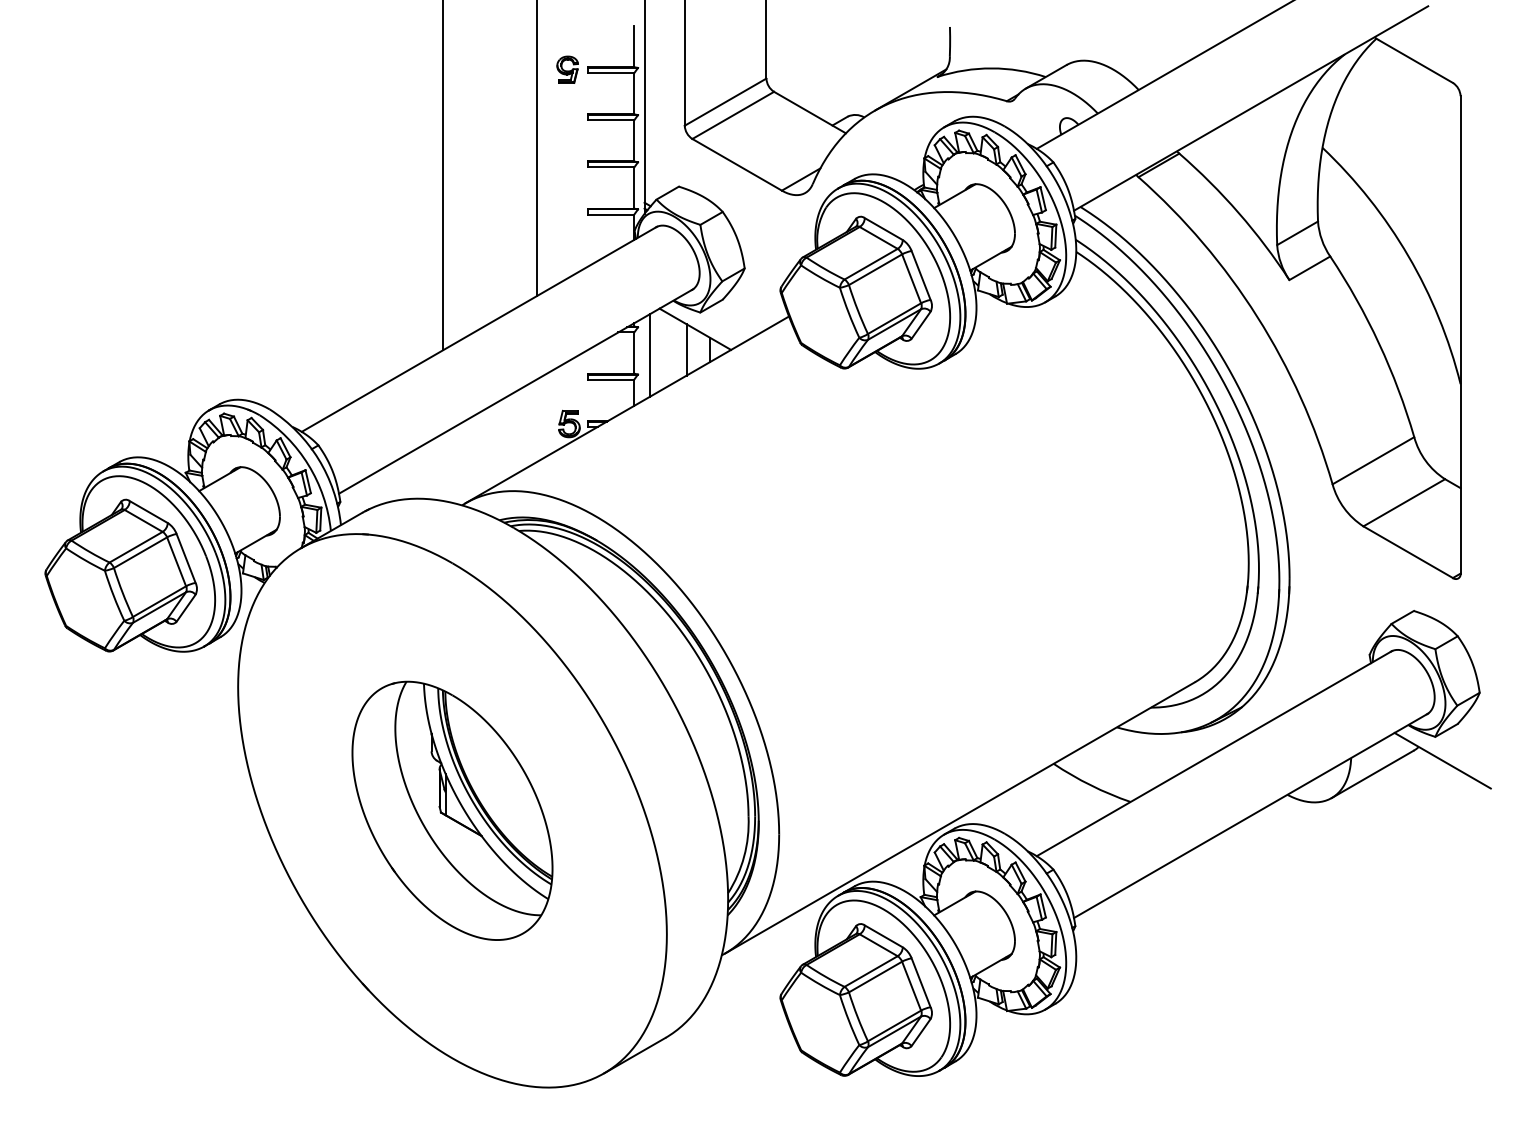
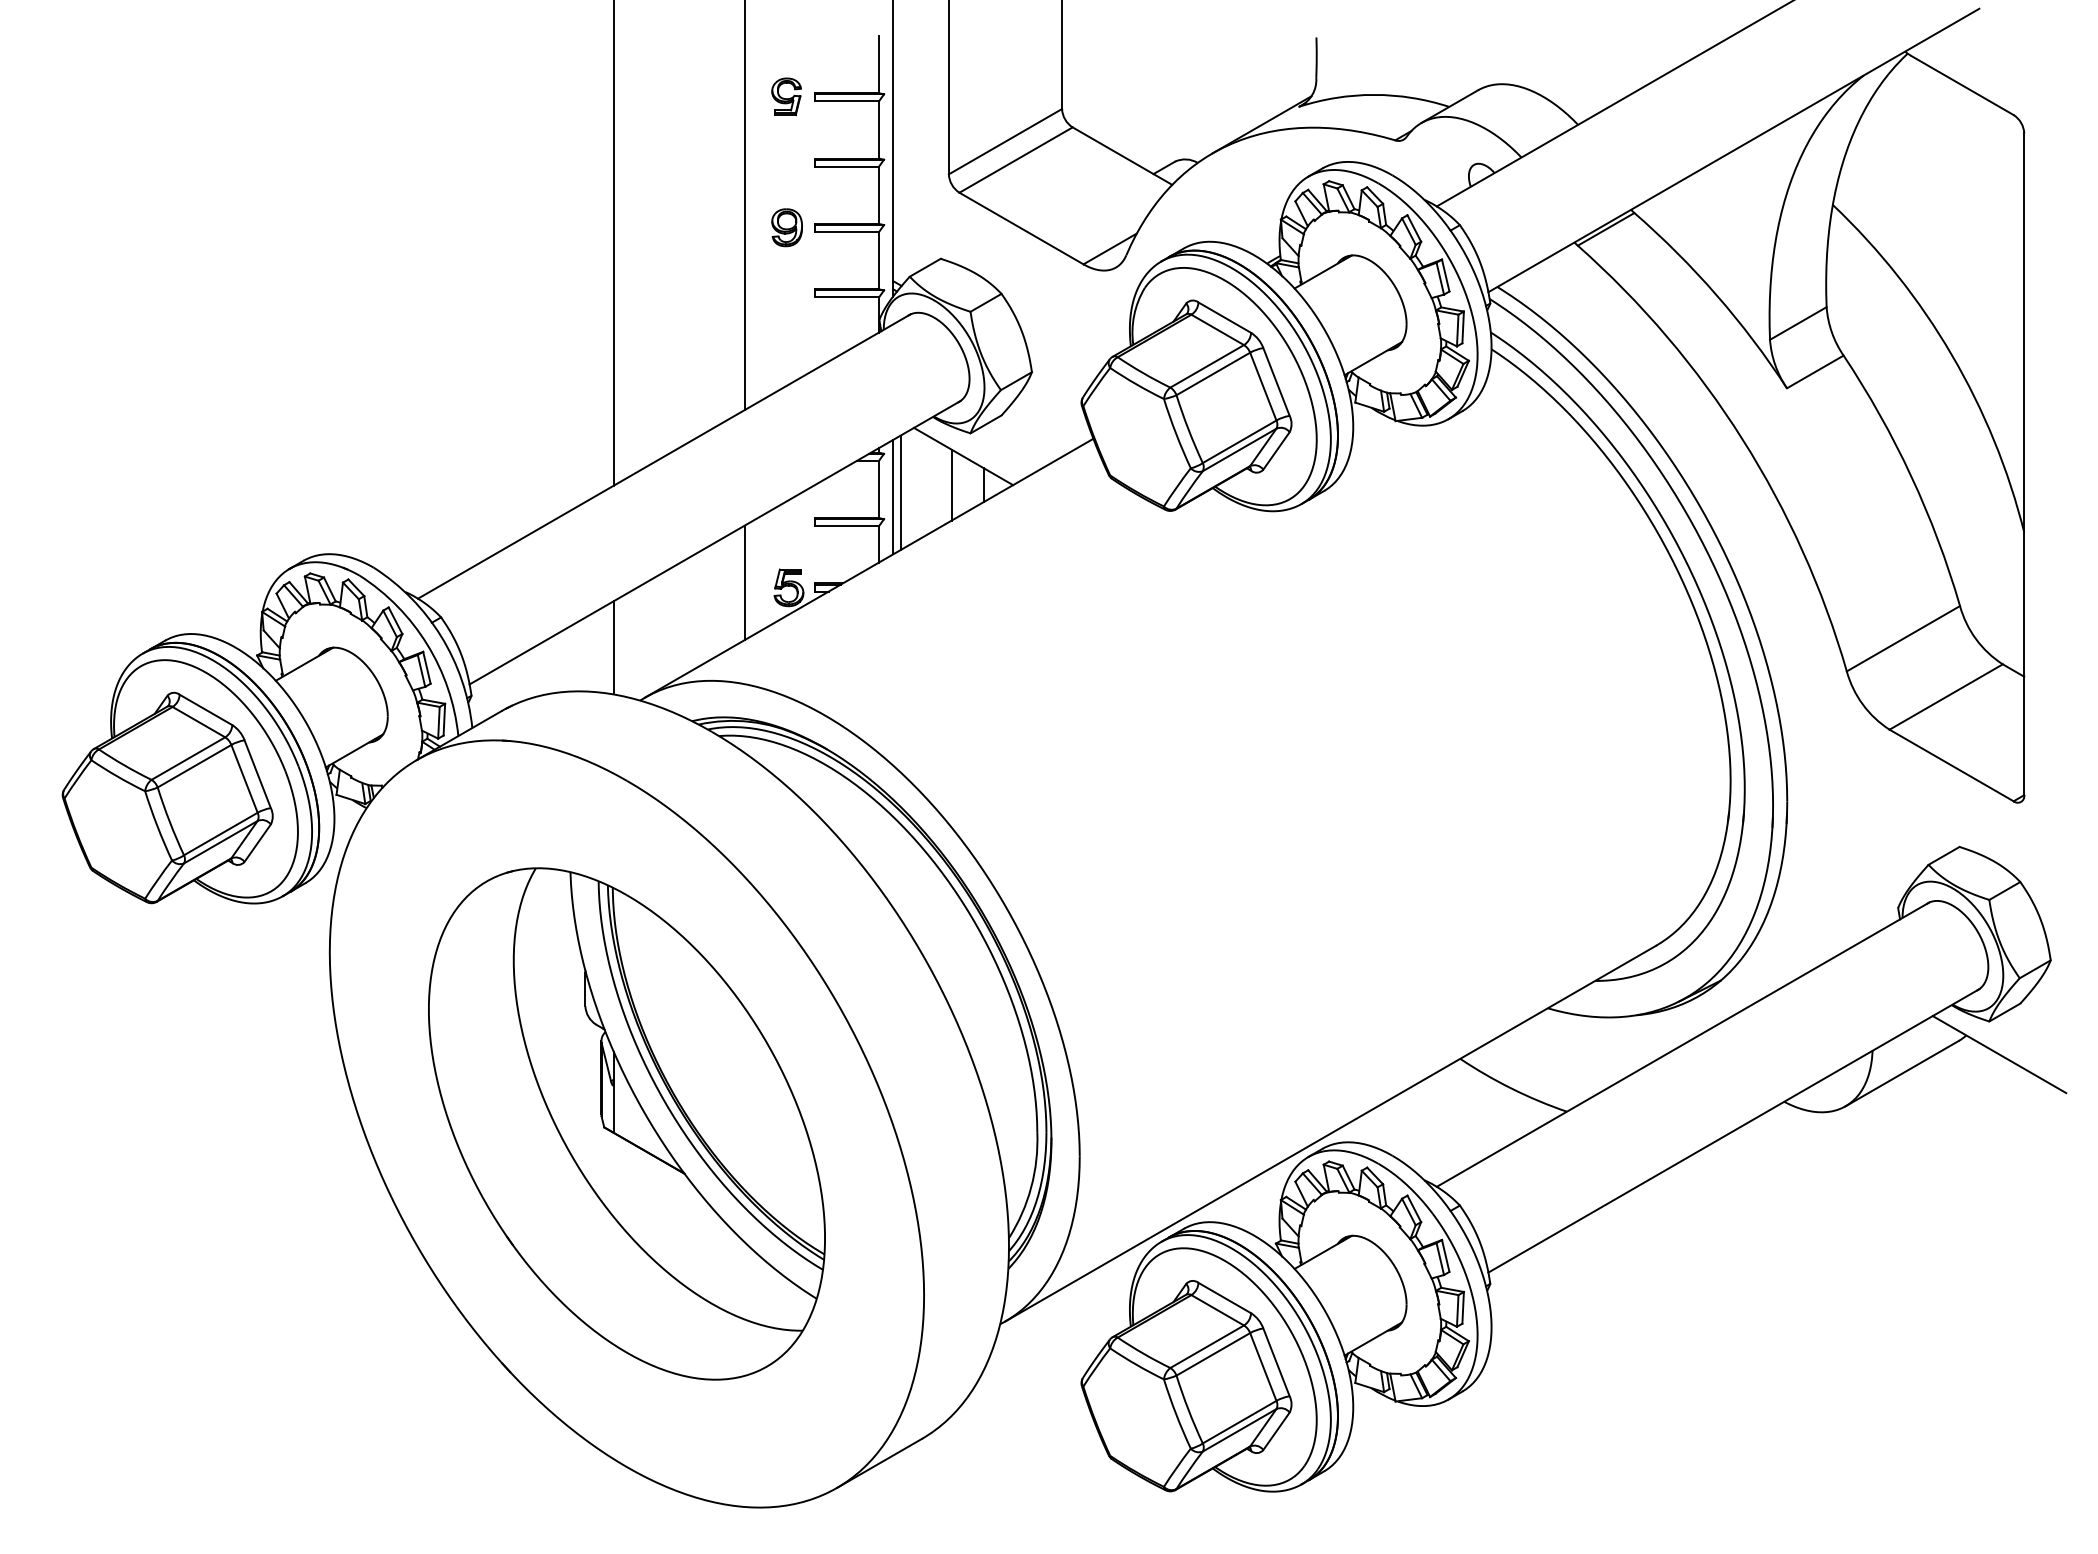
part: (567, 164) -> (786, 228), added
line: (644, 358) -> (893, 497), added
line: (537, 420) -> (744, 582), added
line: (442, 466) -> (613, 646), added
part: (452, 810) -> (626, 1123), size x1.43

